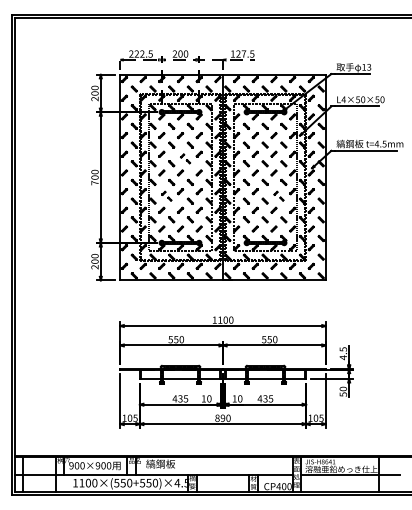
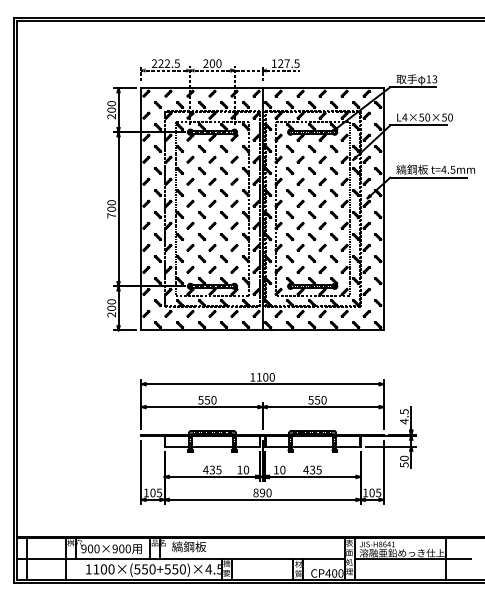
part: (185, 158) -> (218, 186), size x1.67
part: (166, 195) -> (196, 230), size x1.67
part: (278, 195) -> (328, 230), size x1.67

